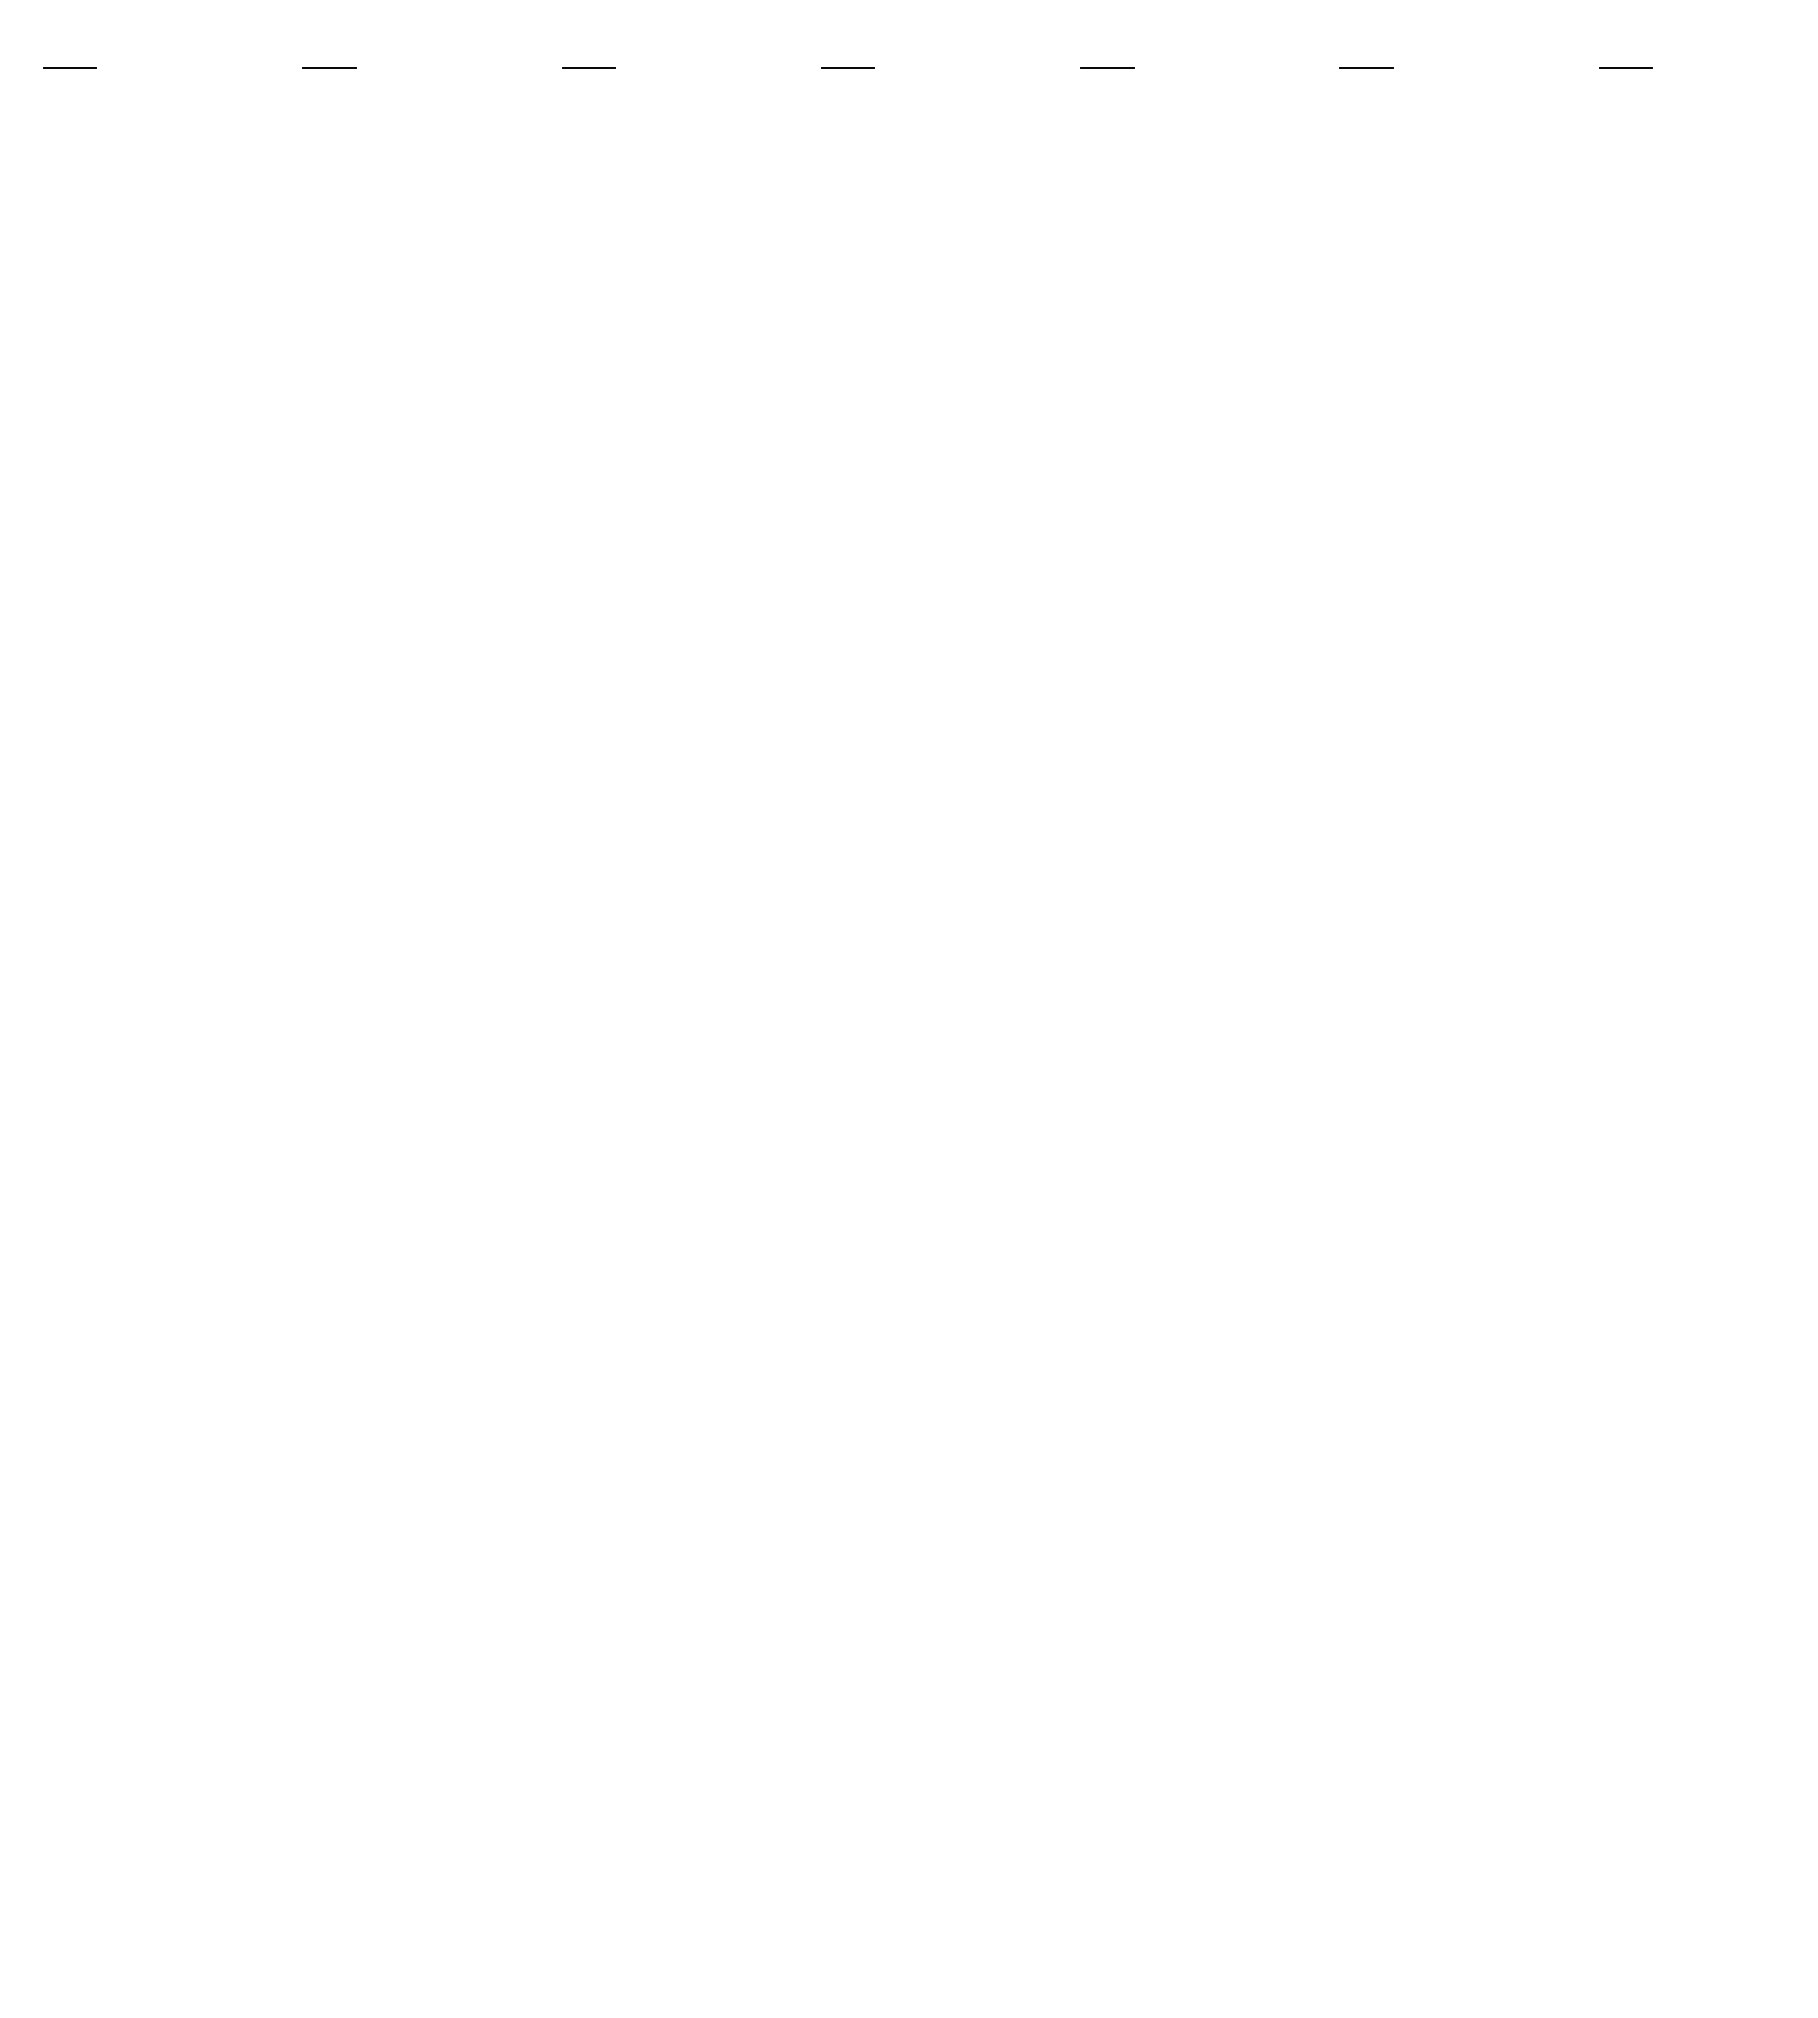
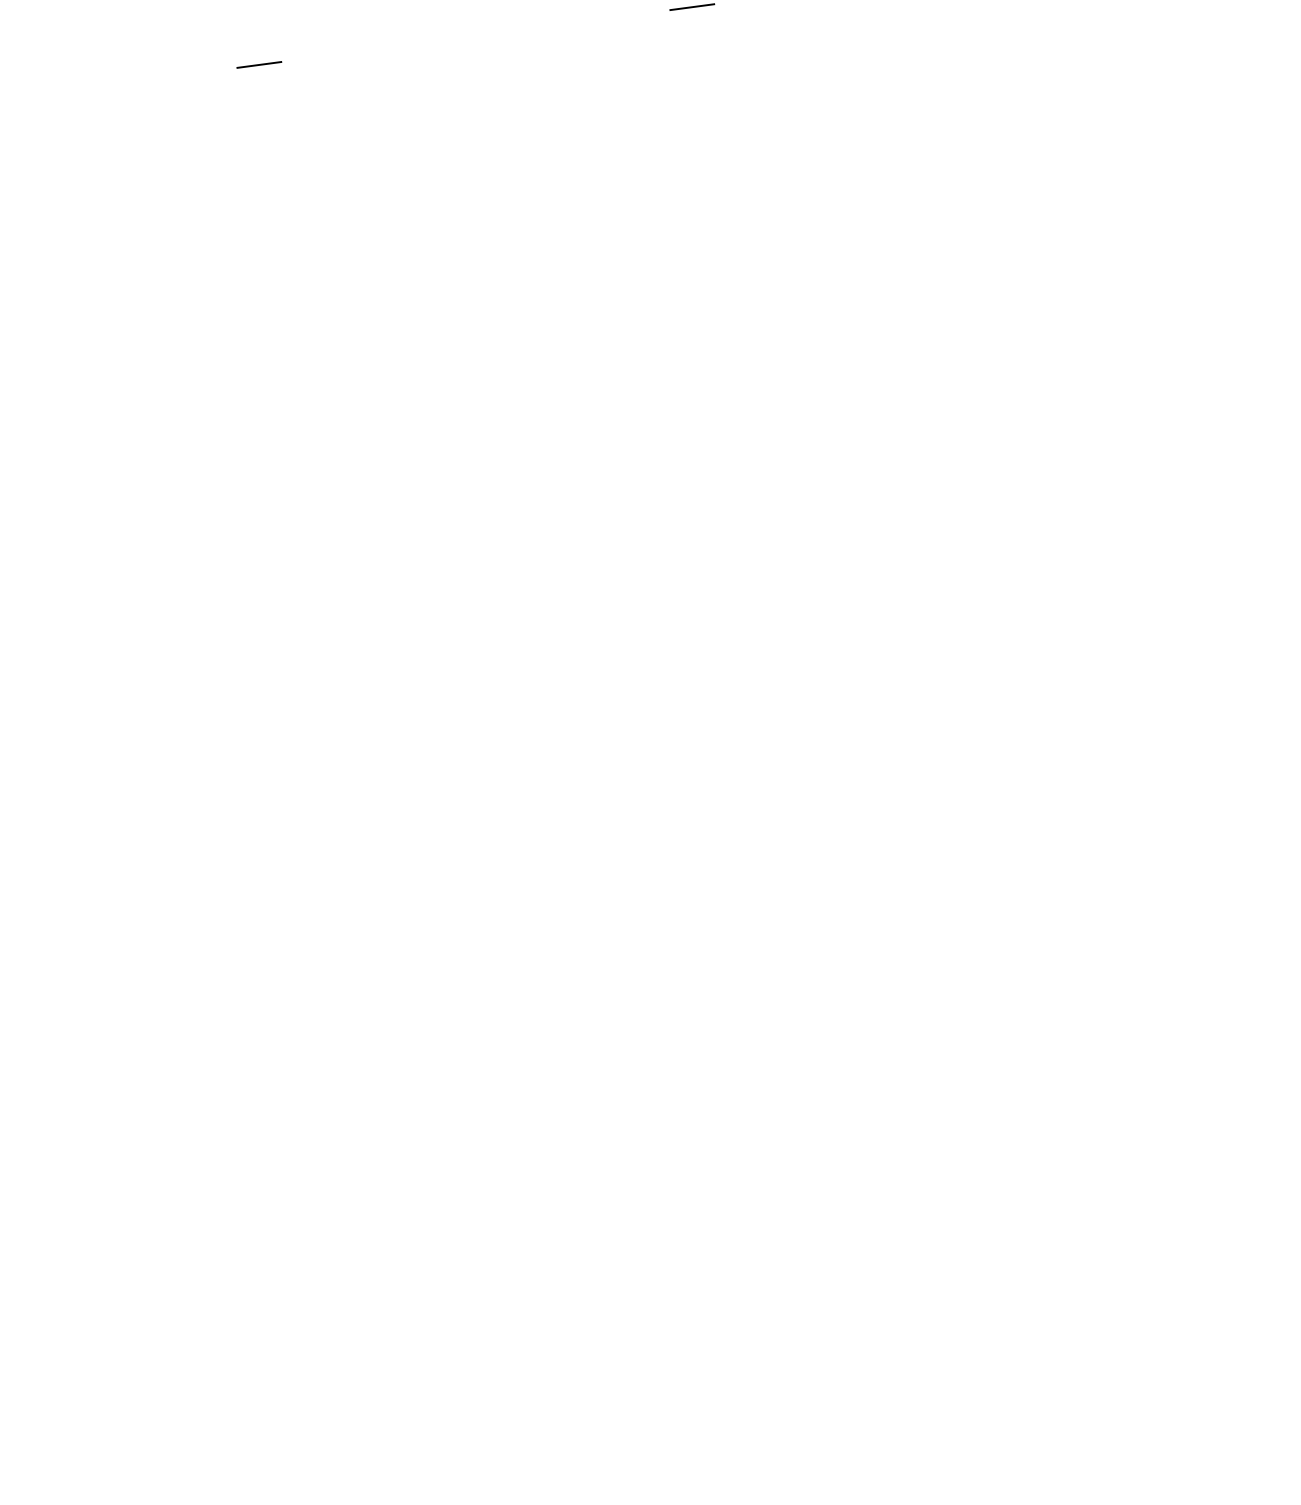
line: (69, 67) -> (42, 93), removed
line: (588, 67) -> (475, 35), removed

